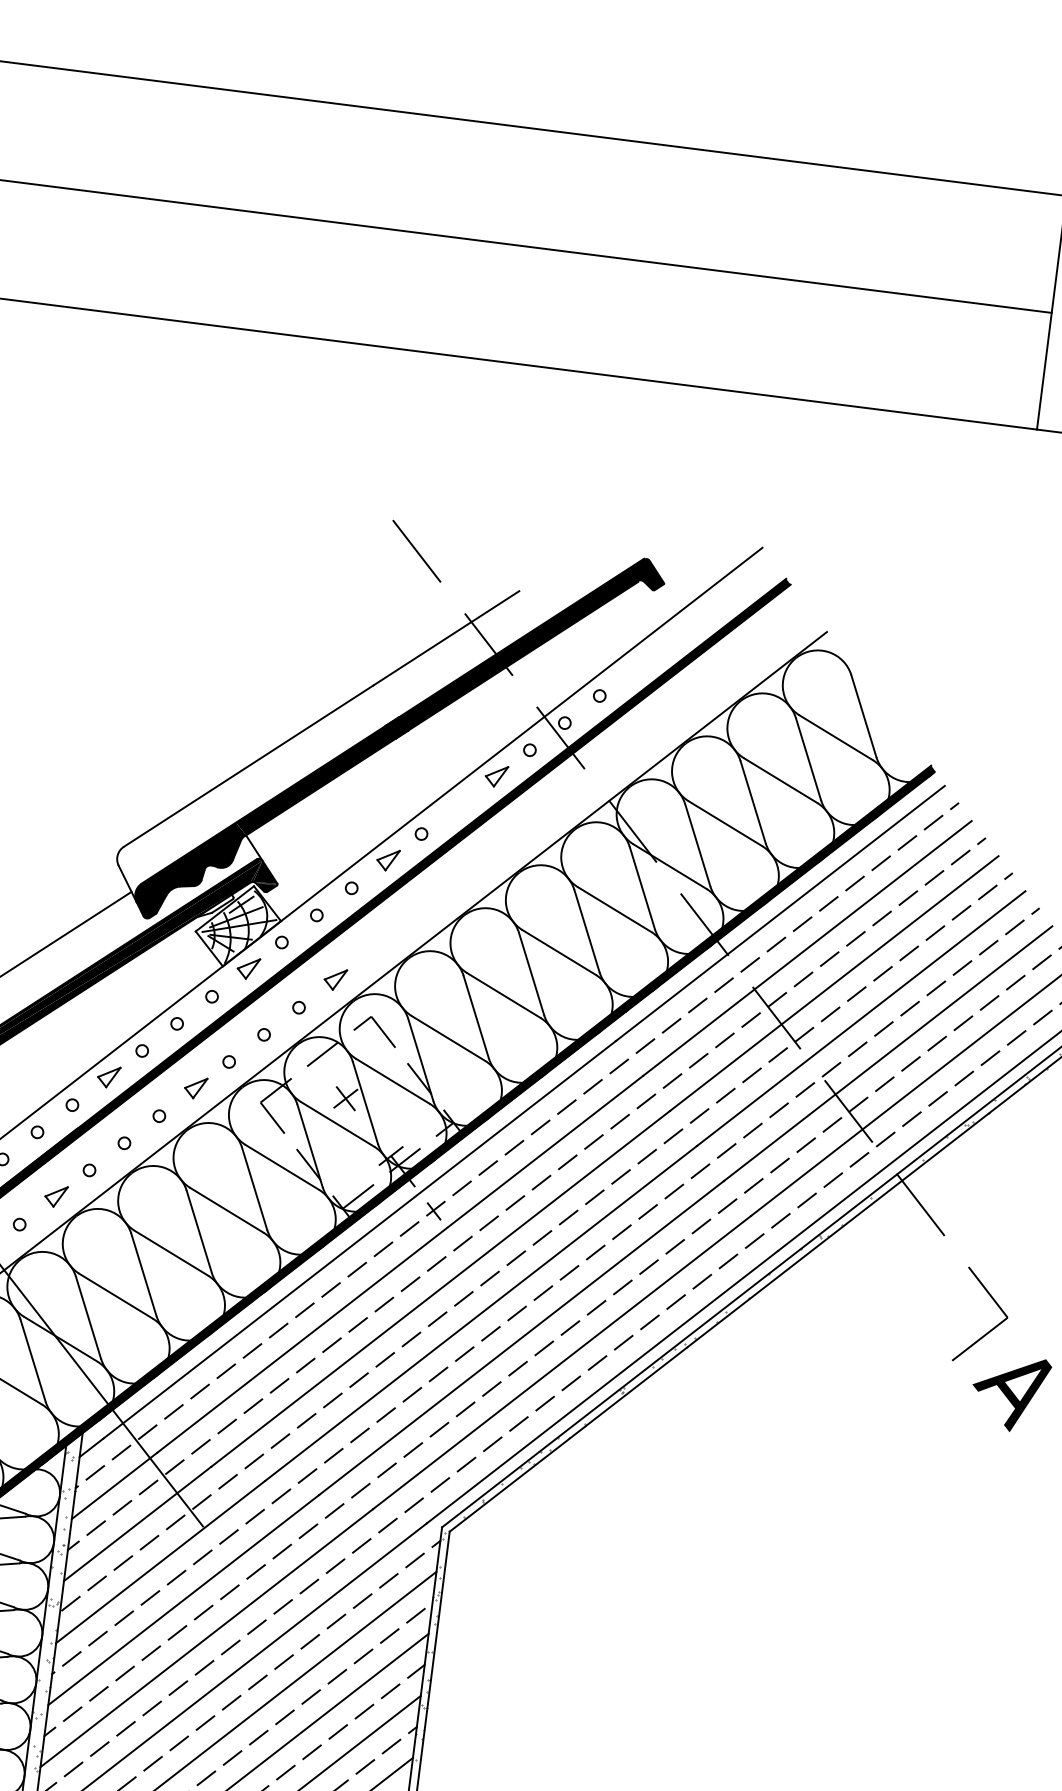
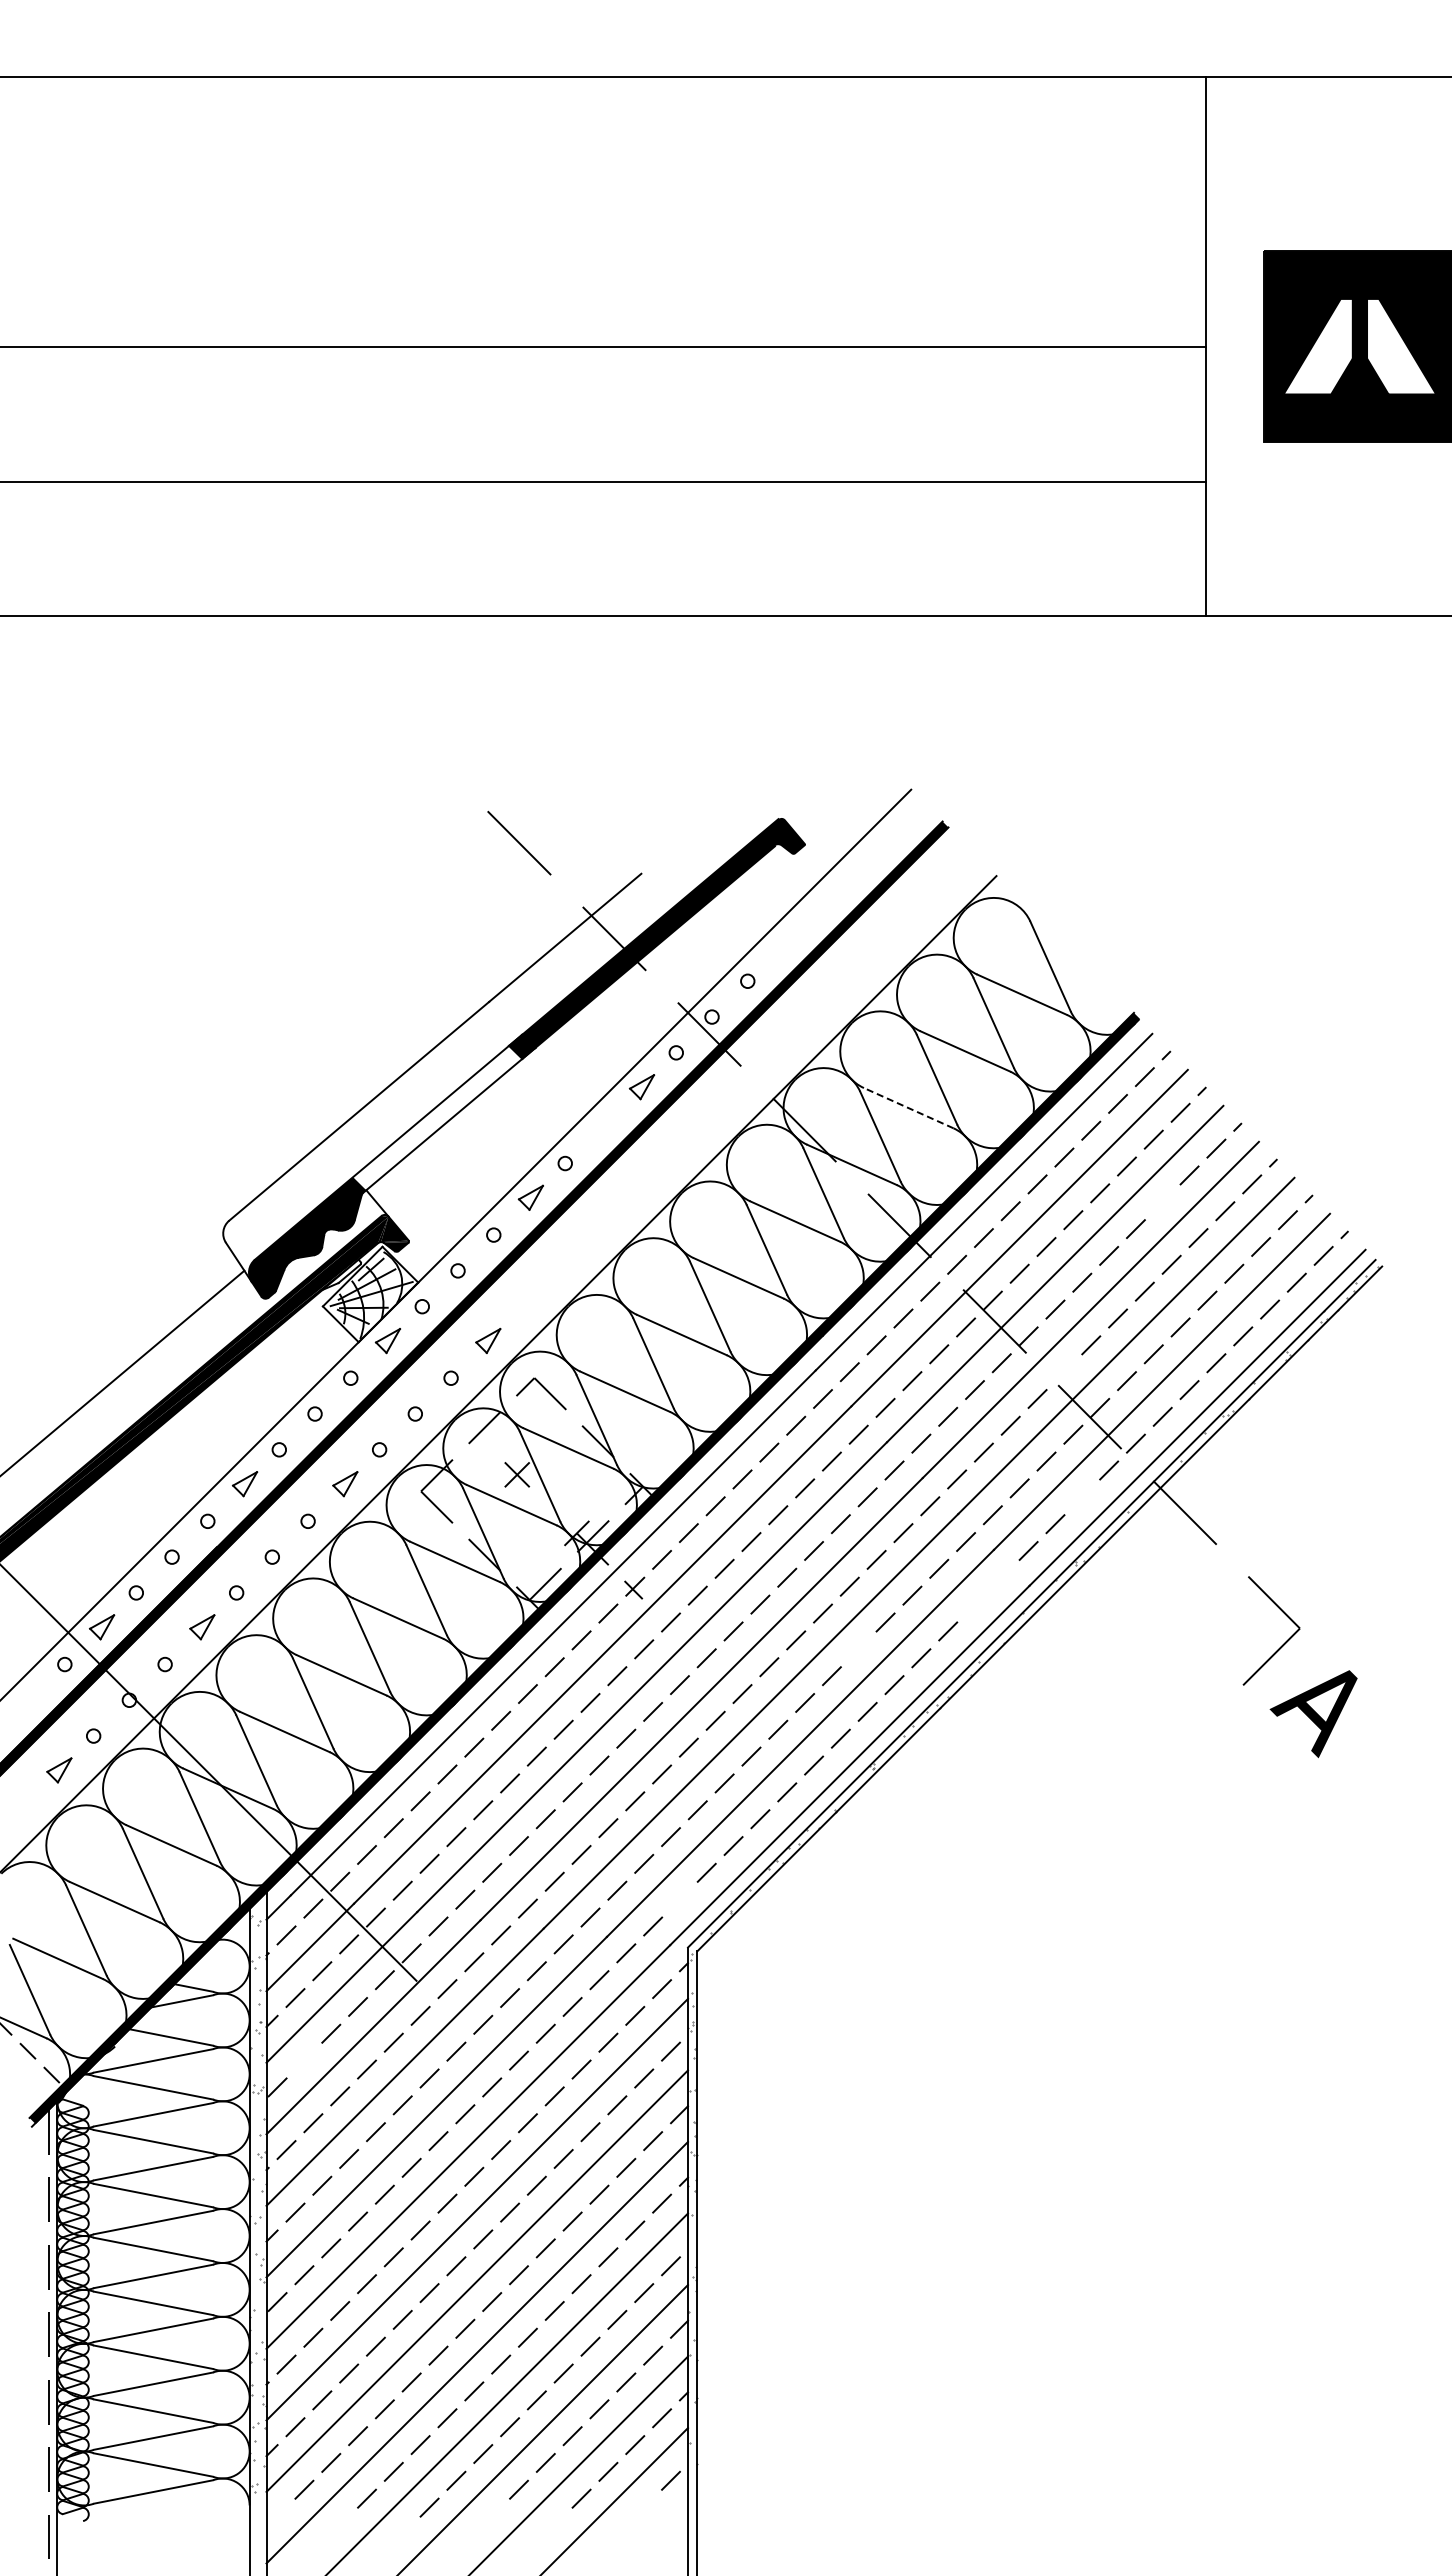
fill: (315, 780) -> (437, 1117), removed
line: (725, 823) -> (908, 1107), solid -> dashed
line: (935, 933) -> (1162, 1202), removed
line: (831, 1069) -> (1064, 1372), removed
line: (833, 1180) -> (1082, 1497), removed
line: (754, 1240) -> (1001, 1577), removed
line: (728, 1261) -> (974, 1604), removed
line: (622, 1287) -> (858, 1649), removed
line: (439, 1484) -> (679, 1899), removed
line: (97, 1583) -> (304, 2060), removed

